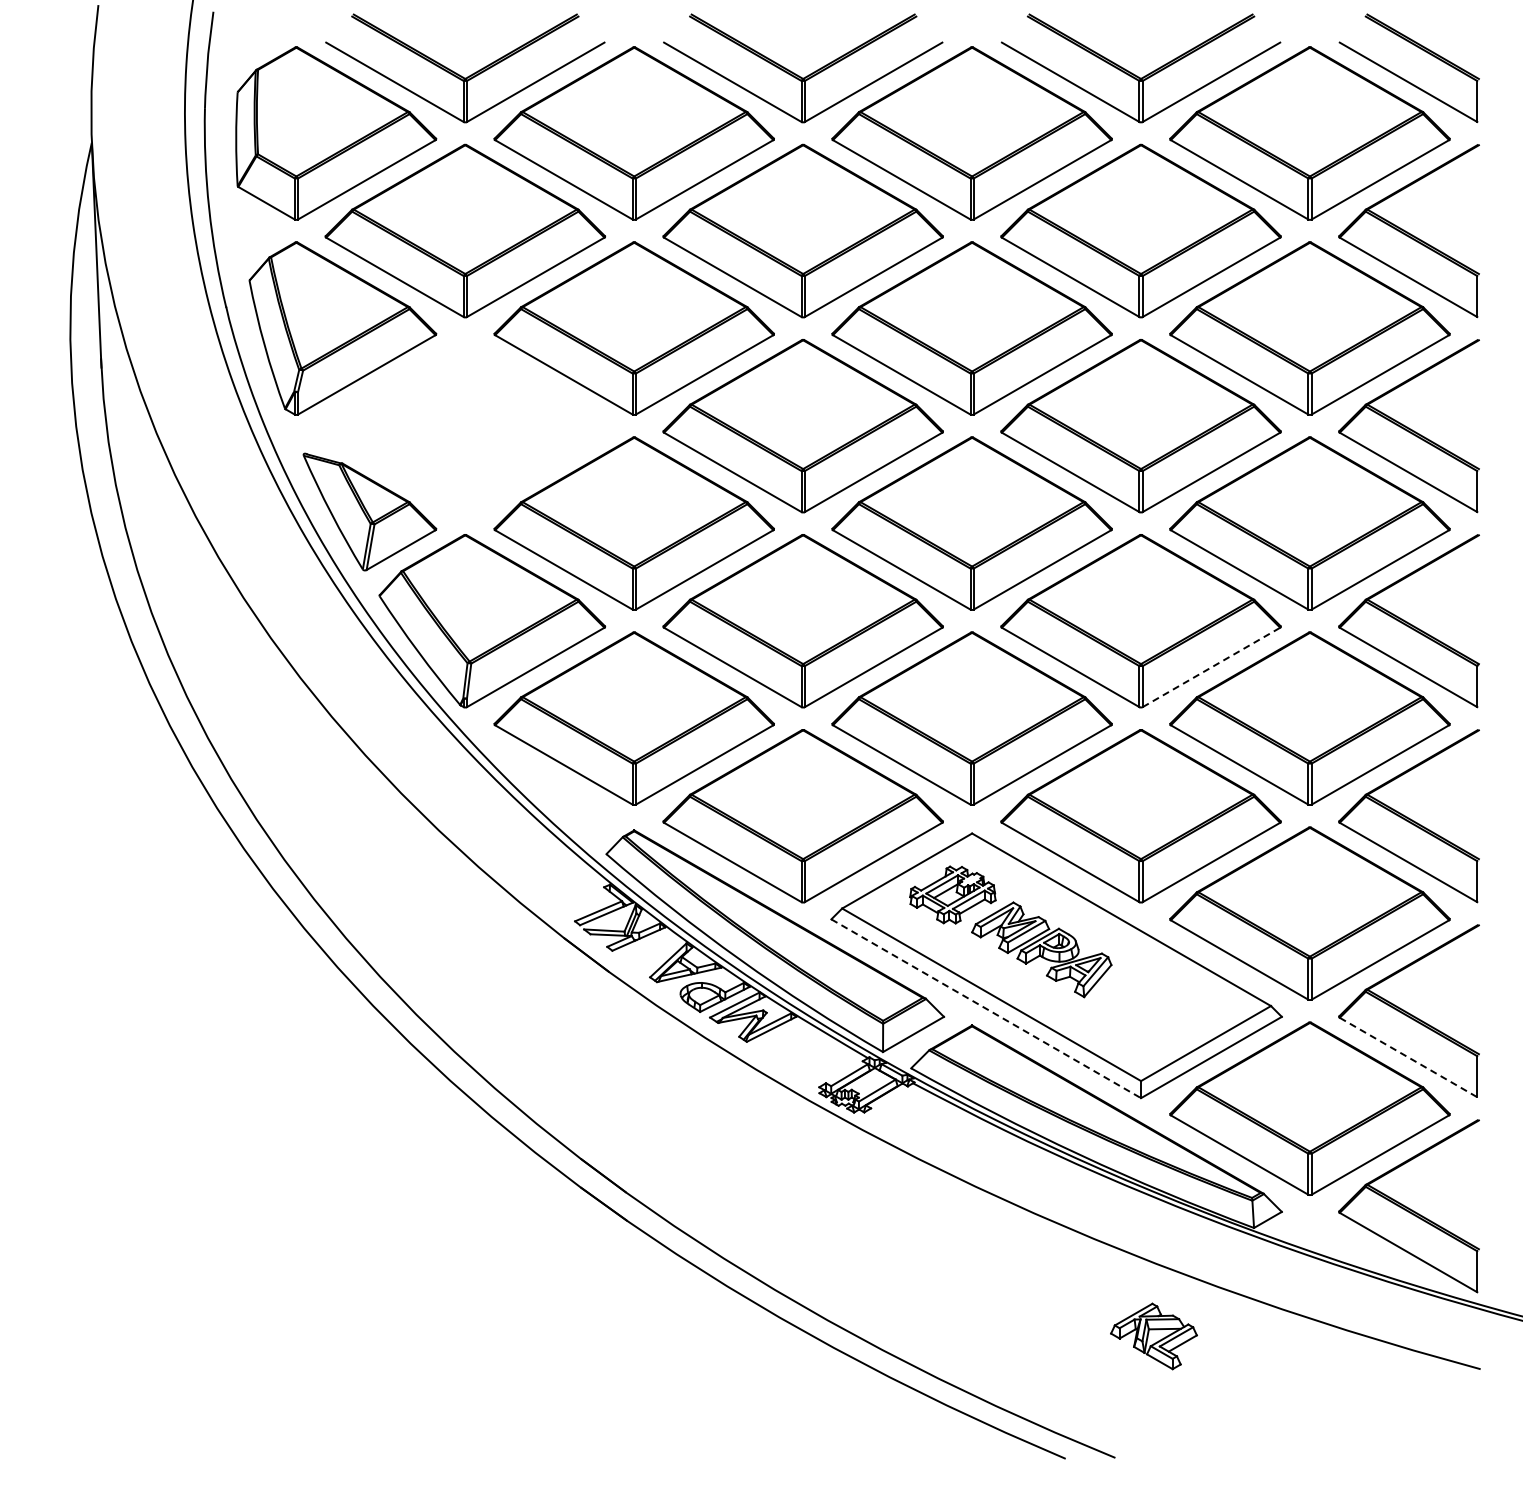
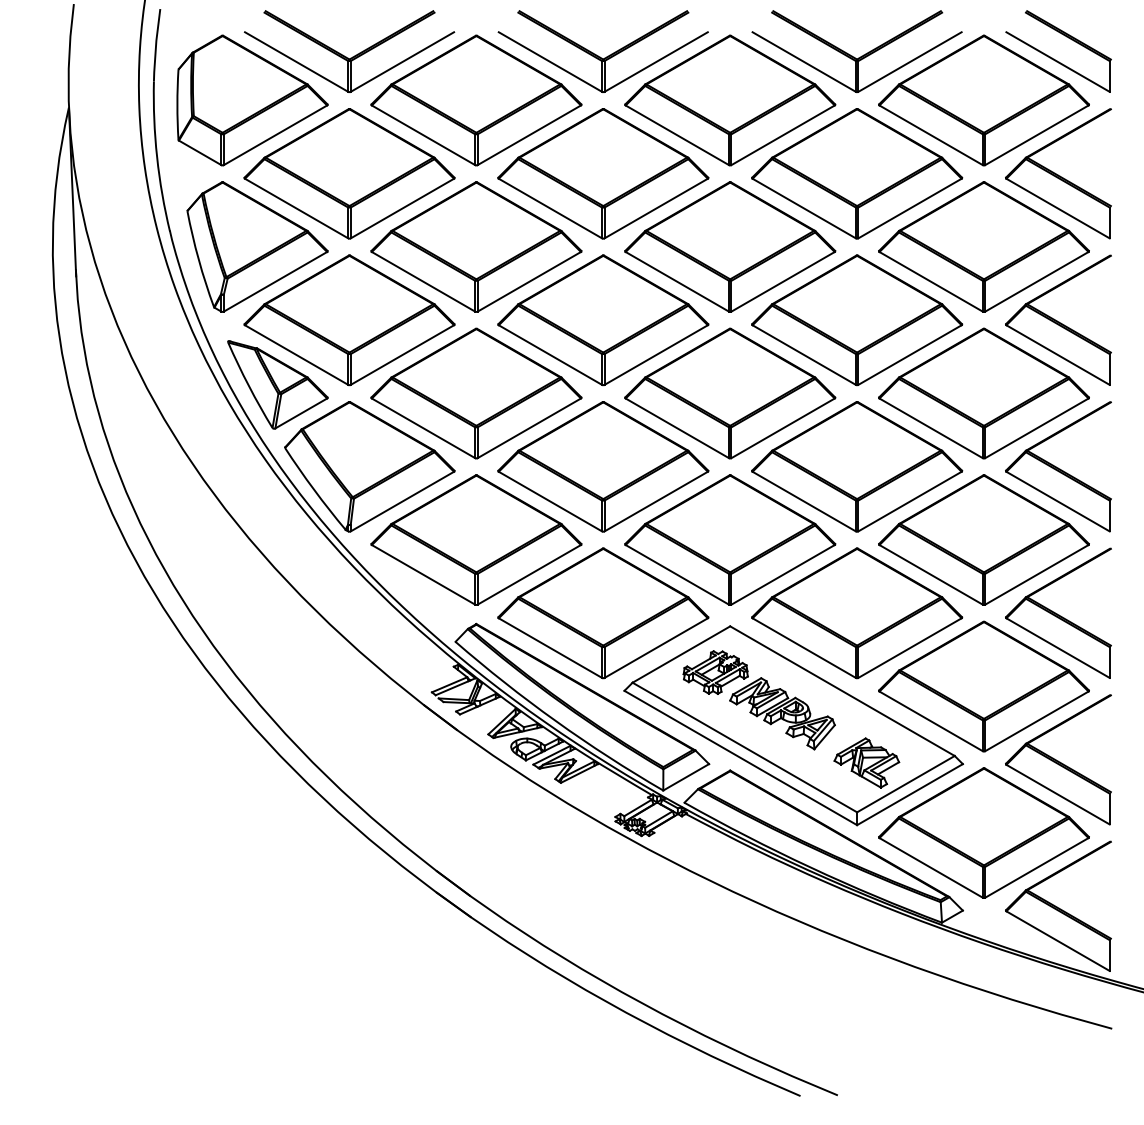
part: (465, 426) -> (349, 320), added
line: (1211, 667) -> (910, 501), dashed -> solid
line: (986, 1008) -> (741, 757), dashed -> solid
line: (1408, 1057) -> (1058, 794), dashed -> solid
part: (1153, 1336) -> (866, 763), moved

